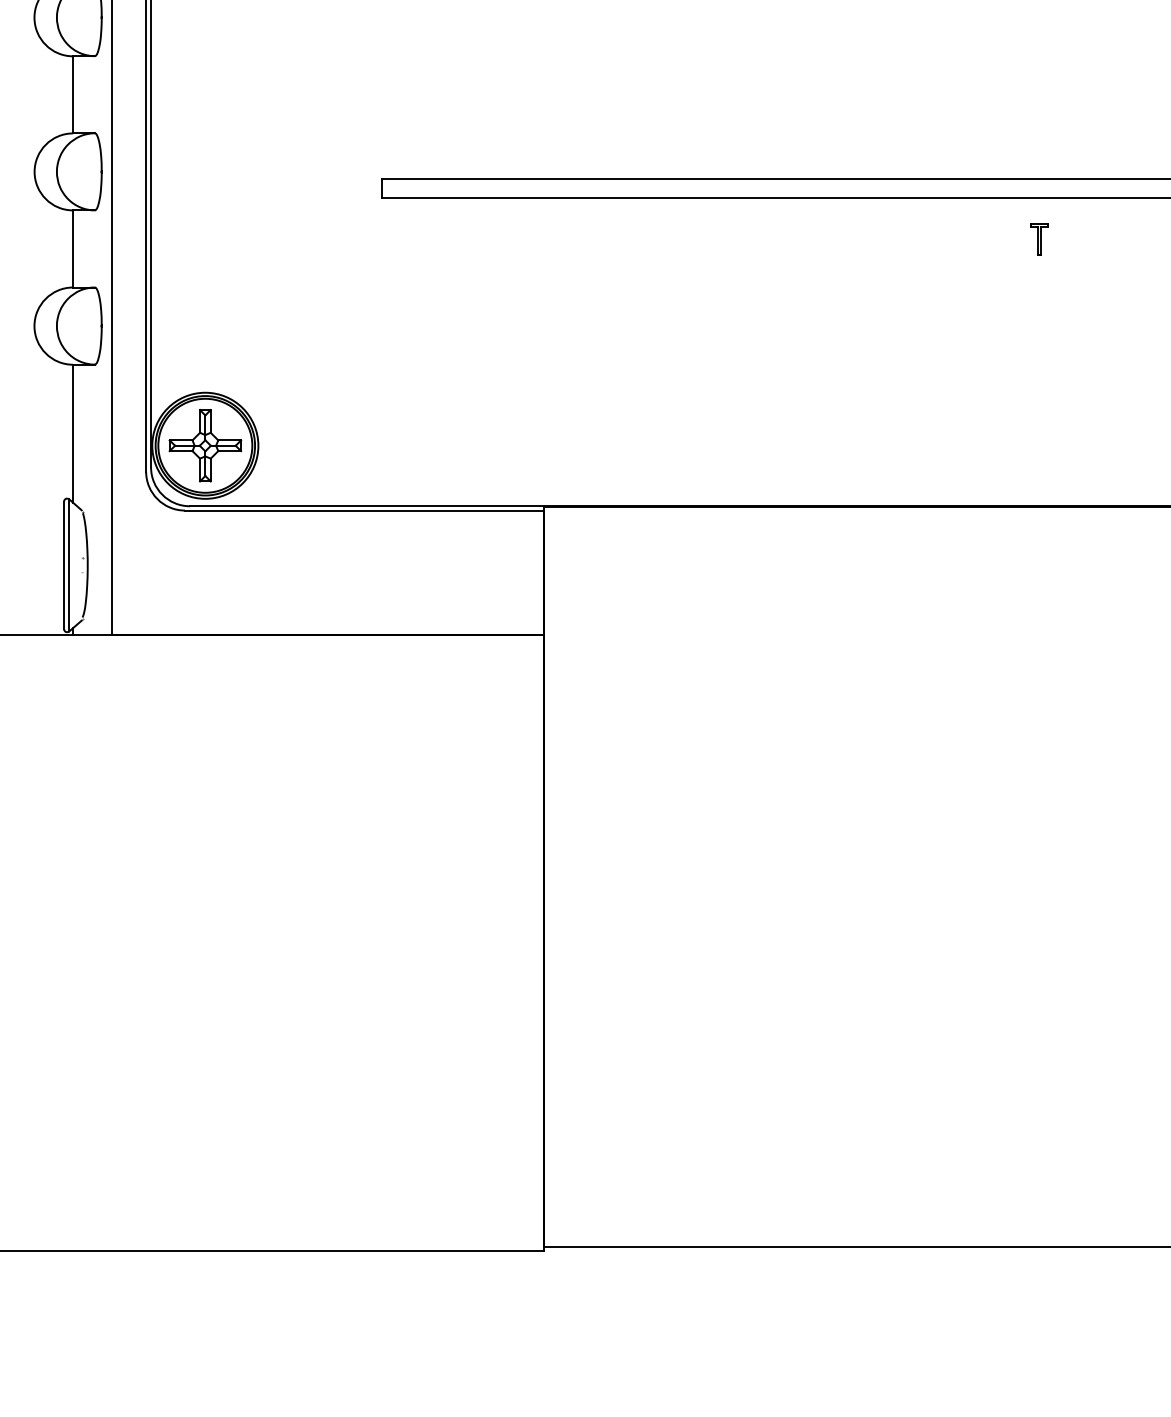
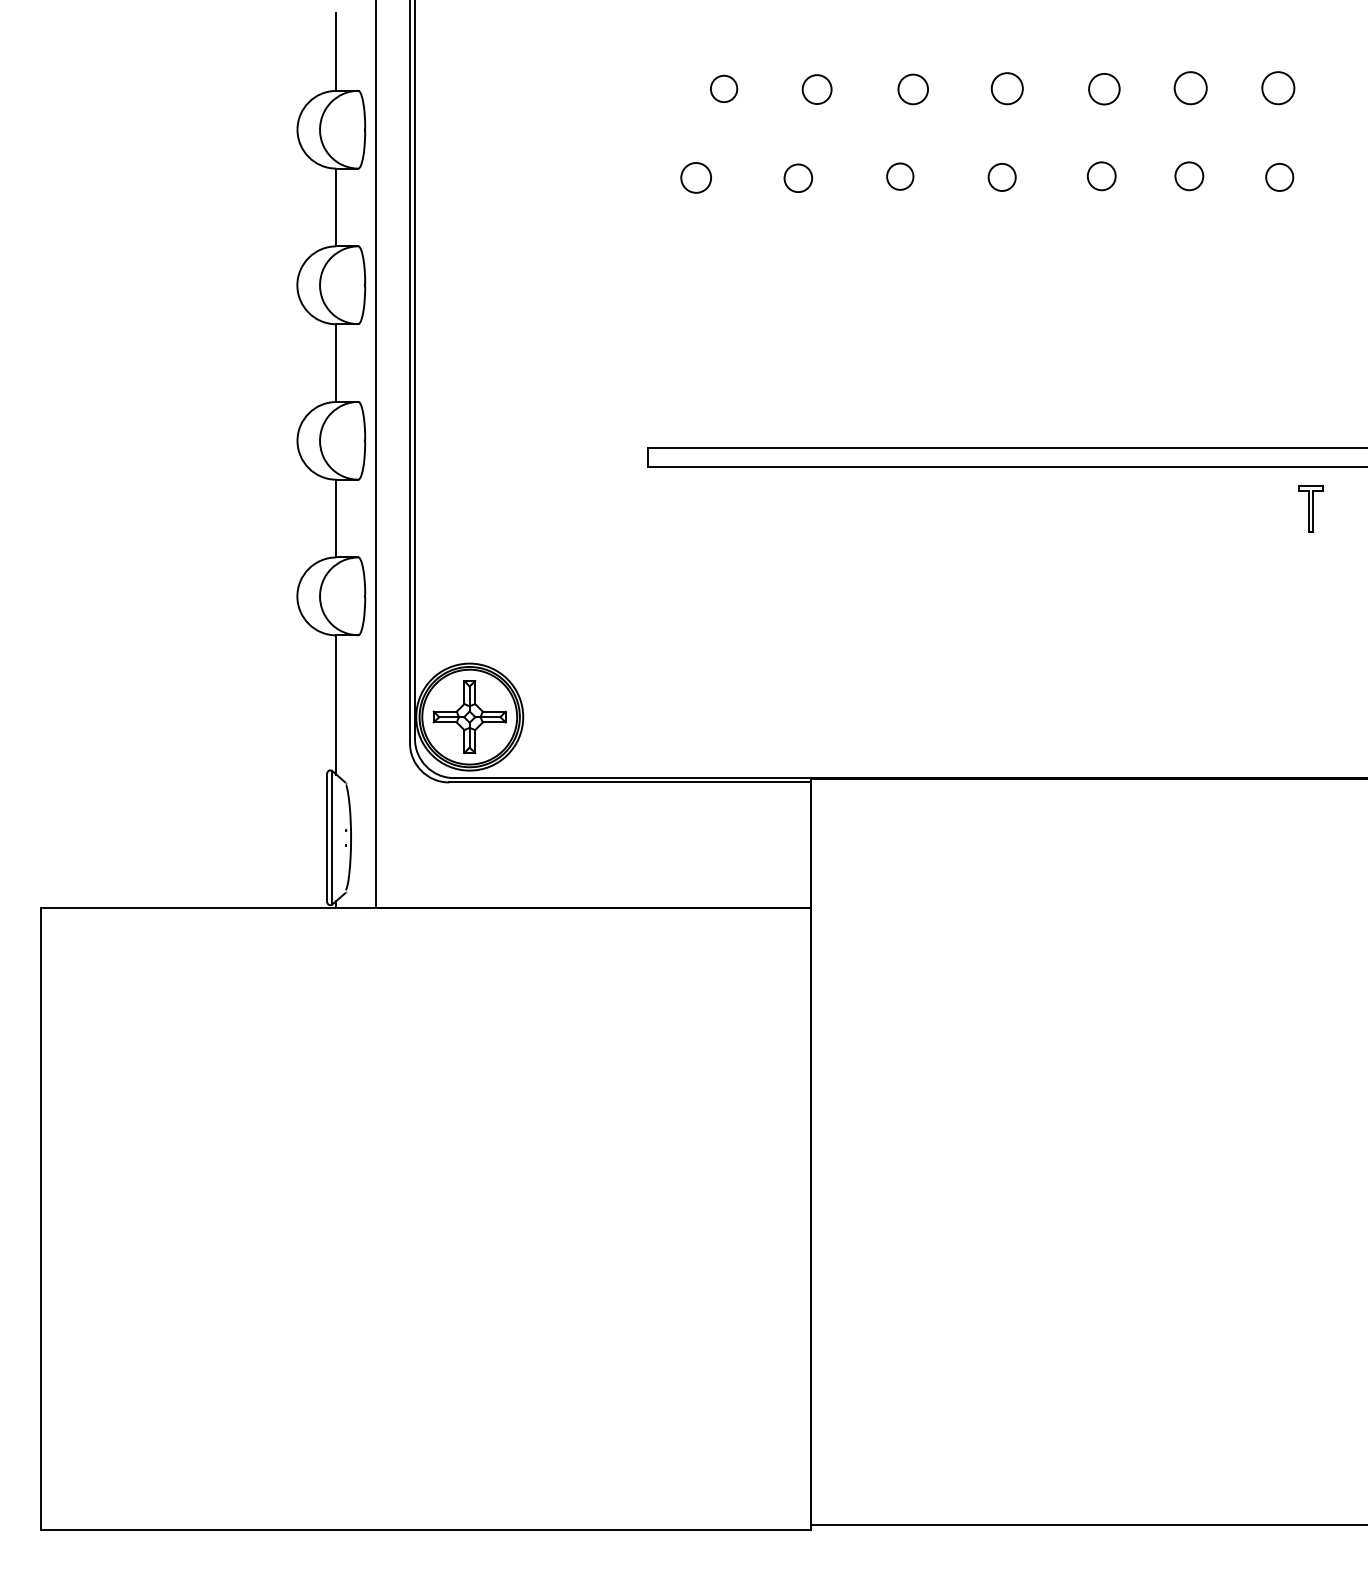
part: (1038, 238) -> (1310, 508), size x1.43

